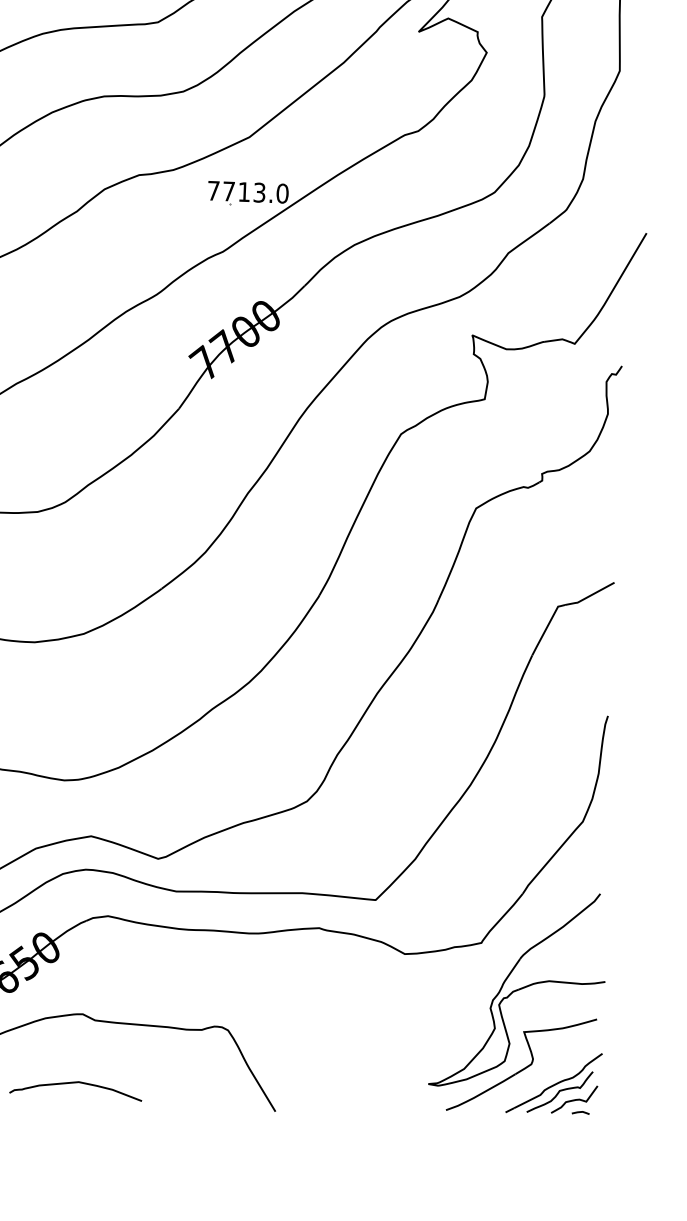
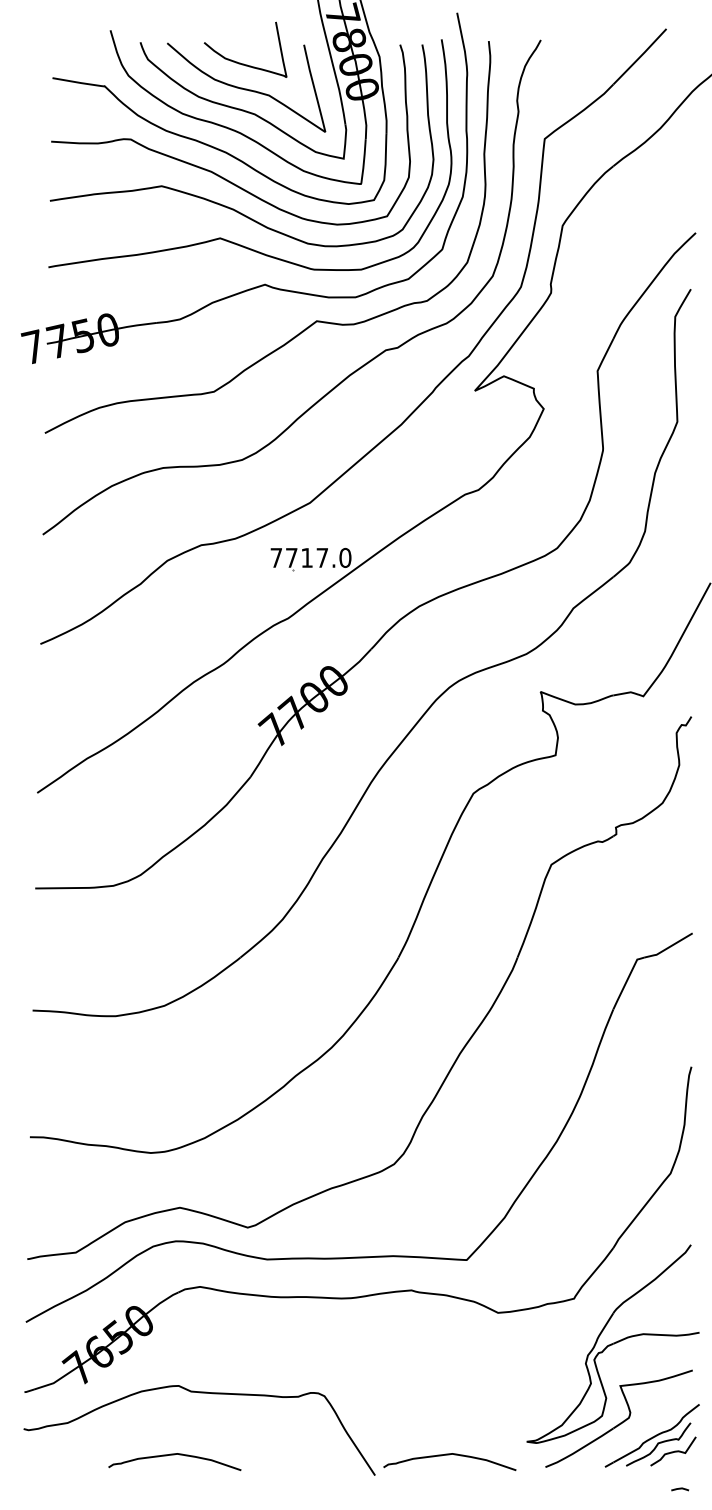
text: (259, 192) -> (322, 557), 7713.0 -> 7717.0
curve: (350, 1094) -> (449, 1455), added
line: (581, 1112) -> (680, 1489), moved

